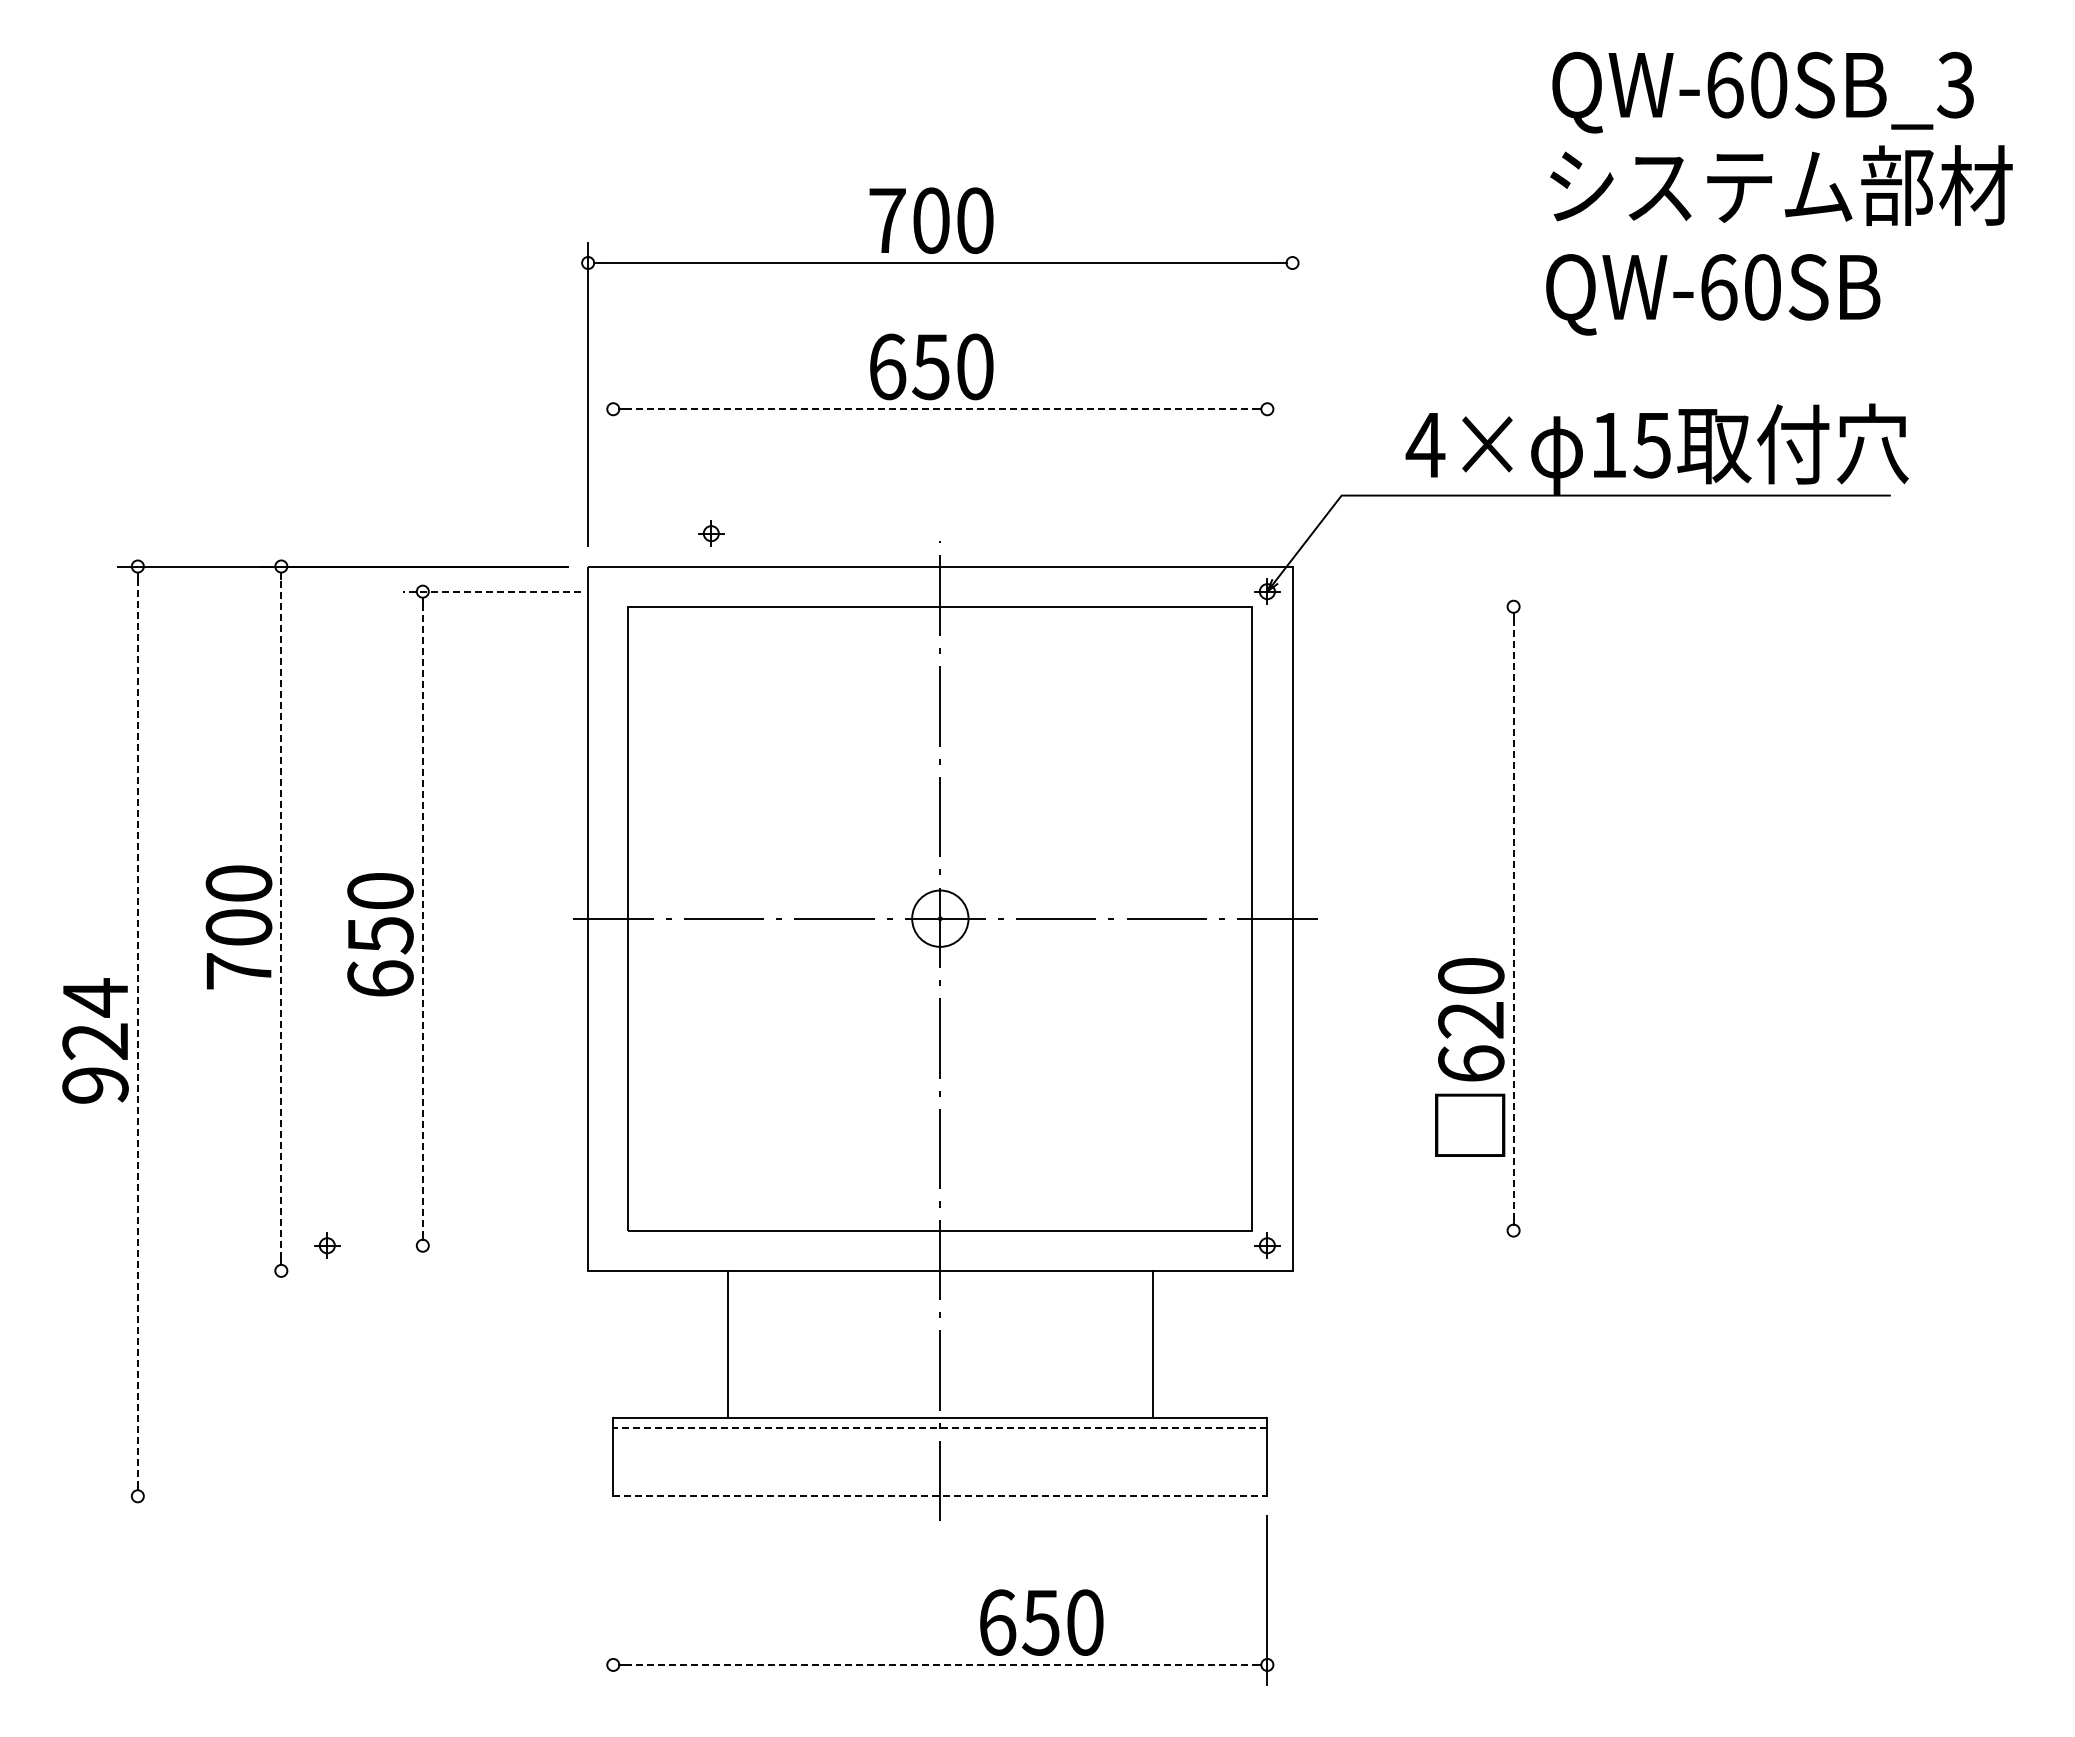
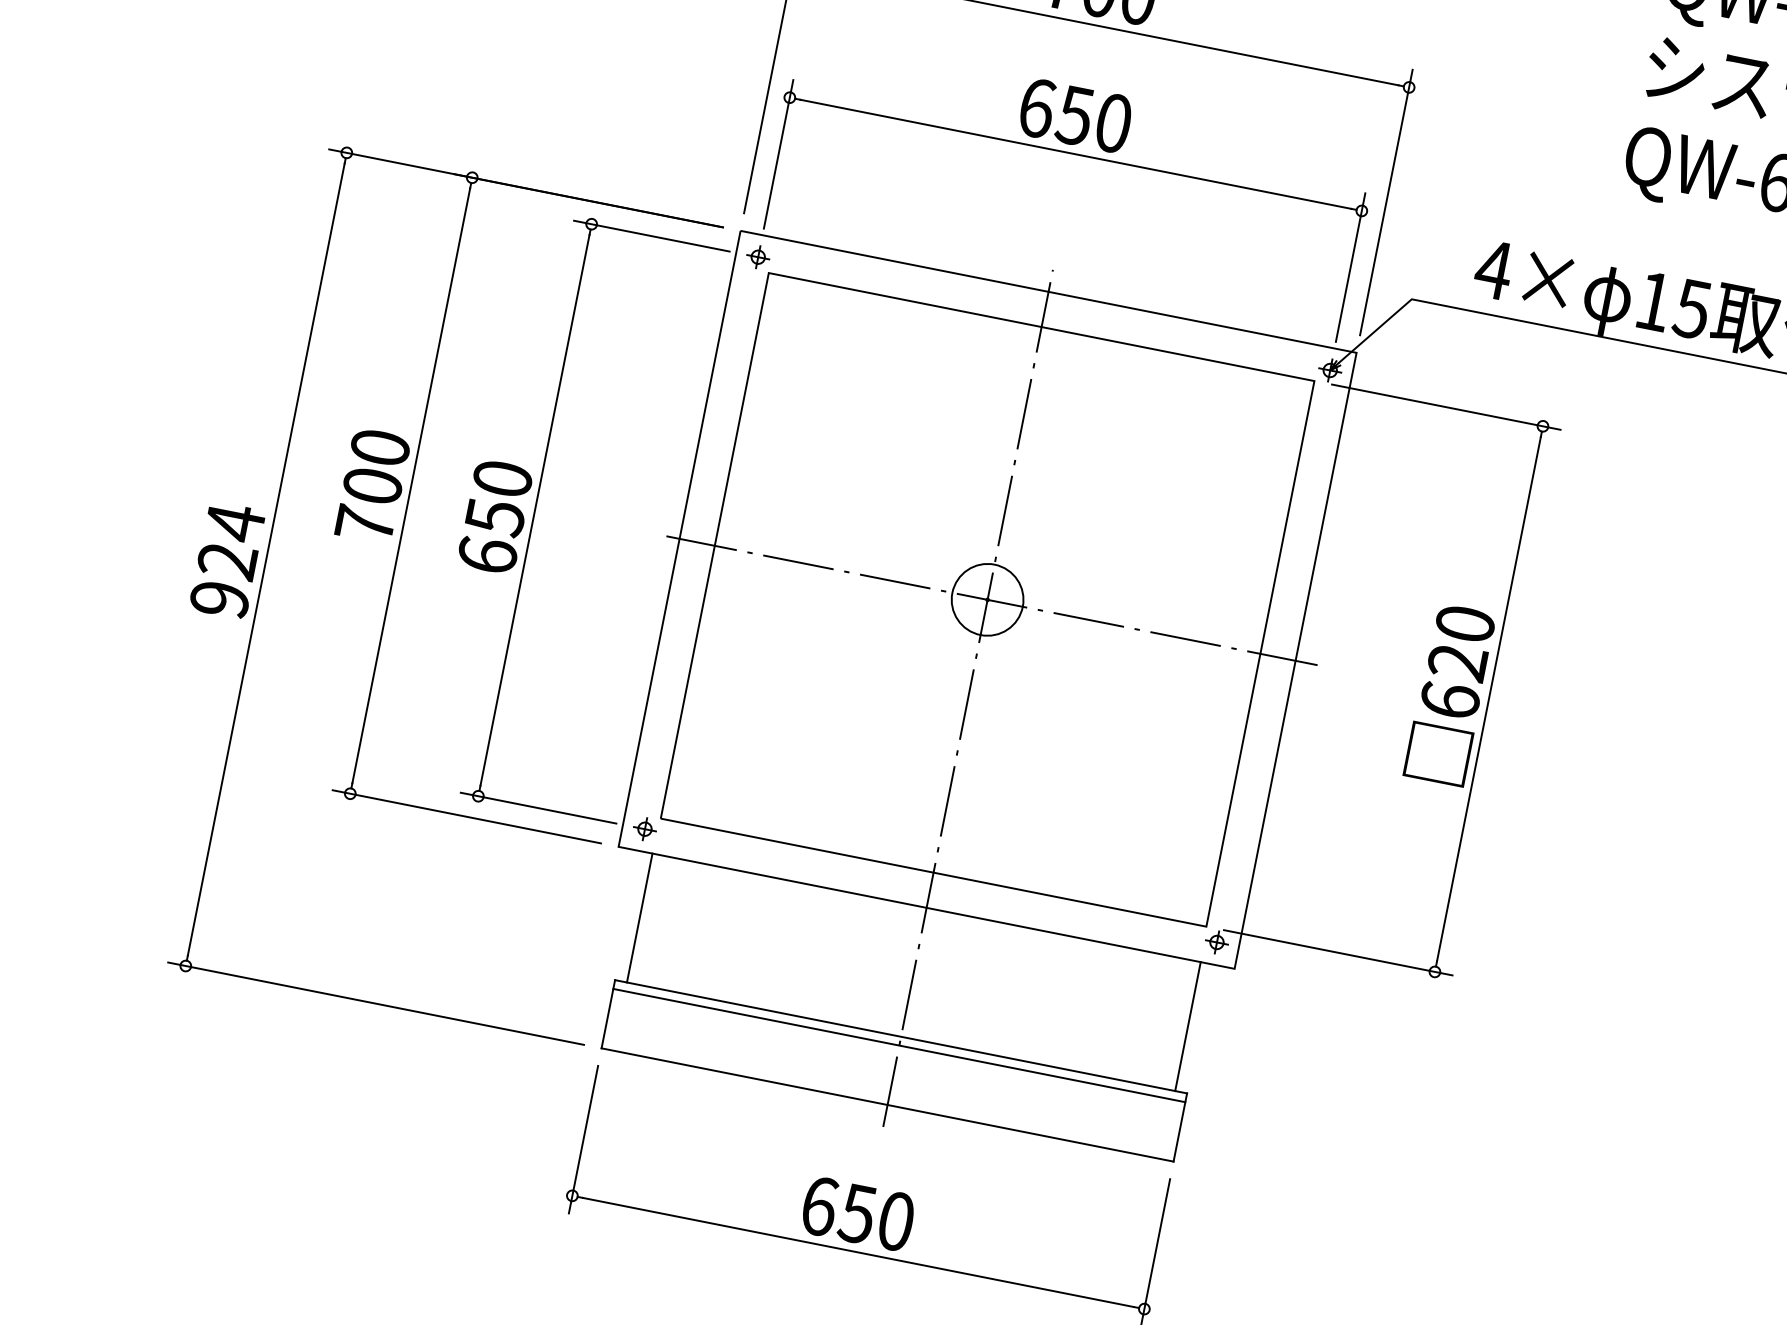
line: (1292, 394) -> (1386, 202), added
line: (940, 409) -> (1075, 154), dashed -> solid
line: (613, 473) -> (778, 153), added
line: (1267, 473) -> (1350, 267), added
part: (711, 533) -> (758, 257), moved
line: (491, 591) -> (651, 235), dashed -> solid
line: (1402, 606) -> (1445, 406), added
line: (281, 918) -> (411, 485), dashed -> solid
line: (422, 918) -> (534, 510), dashed -> solid
circle: (940, 918) -> (987, 599), size x1.43
line: (1513, 918) -> (1488, 698), dashed -> solid
line: (137, 1031) -> (265, 559), dashed -> solid
text: (1470, 1057) -> (1450, 694), moved
line: (1402, 1230) -> (1337, 952), added
part: (327, 1245) -> (645, 829), moved
line: (491, 1245) -> (538, 807), added
line: (414, 1270) -> (466, 816), added
line: (727, 1344) -> (639, 917), moved
line: (1152, 1344) -> (1187, 1026), moved
line: (939, 1428) -> (898, 1045), dashed -> solid
line: (355, 1496) -> (376, 1003), added
line: (940, 1496) -> (887, 1105), dashed -> solid
line: (613, 1600) -> (583, 1139), added
text: (1041, 1622) -> (858, 1213), moved
line: (940, 1664) -> (858, 1252), dashed -> solid

